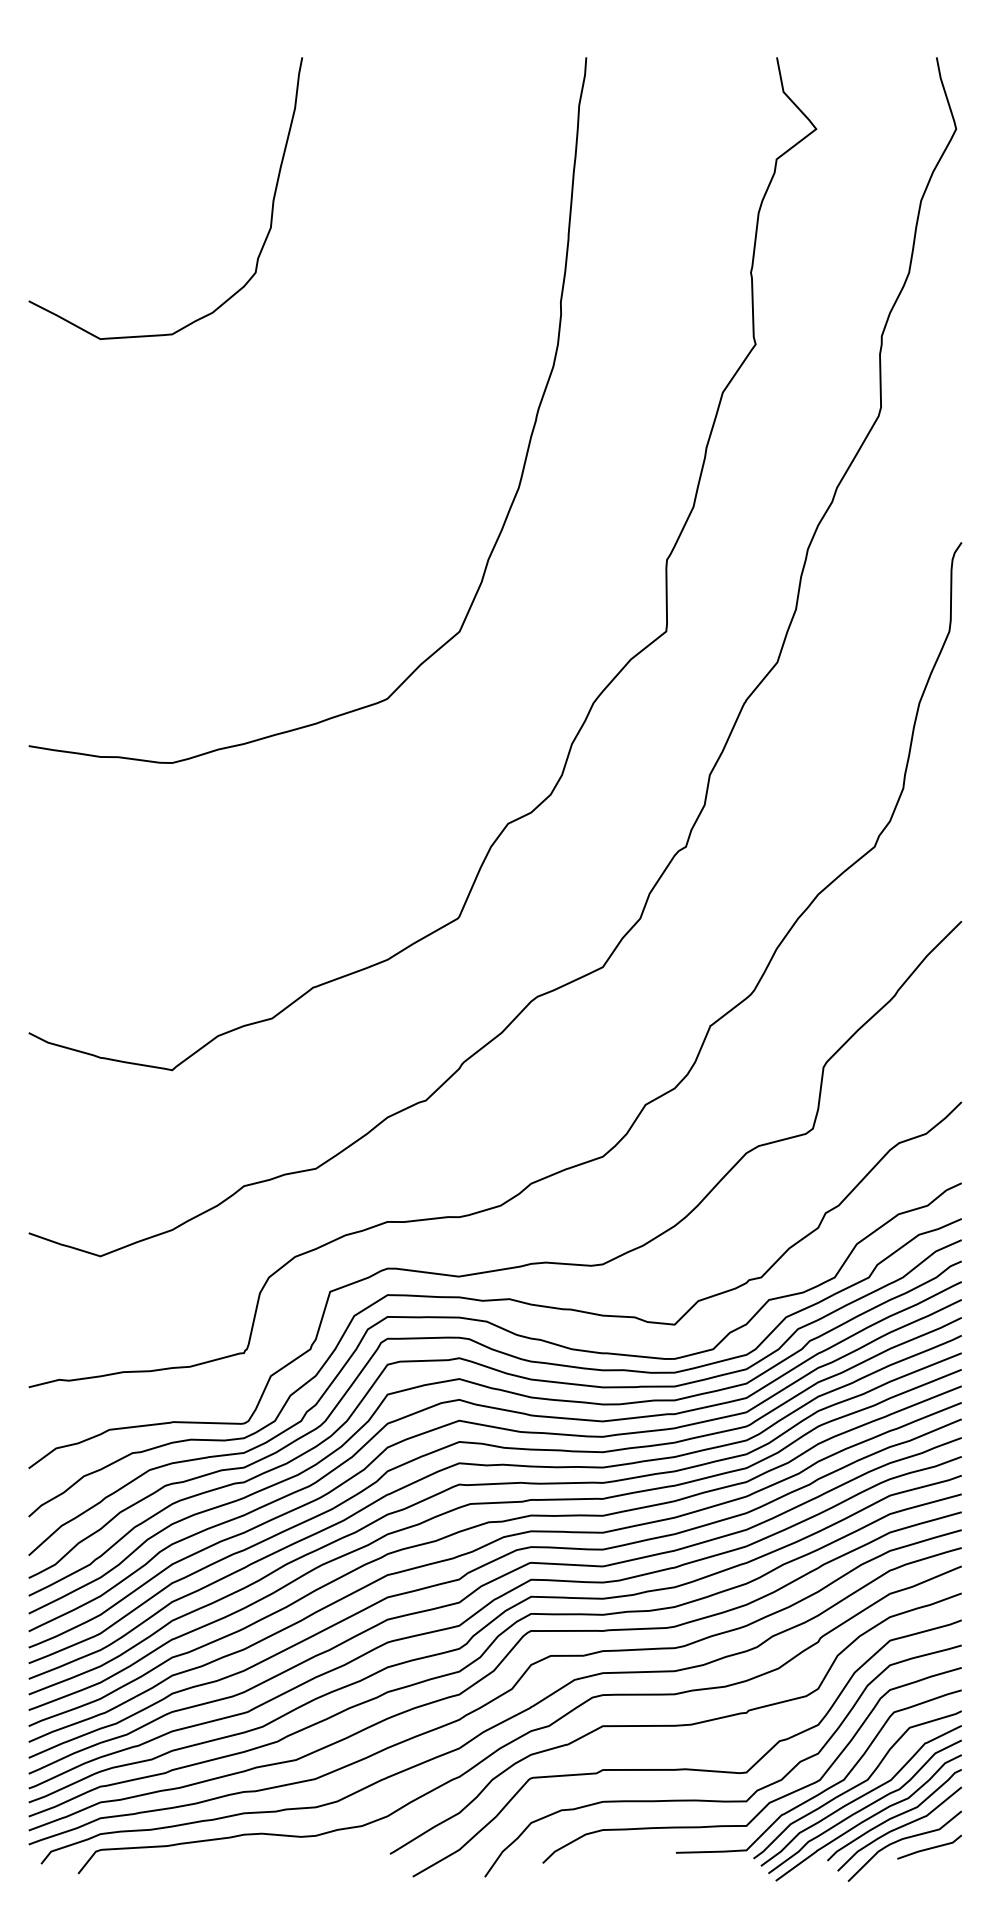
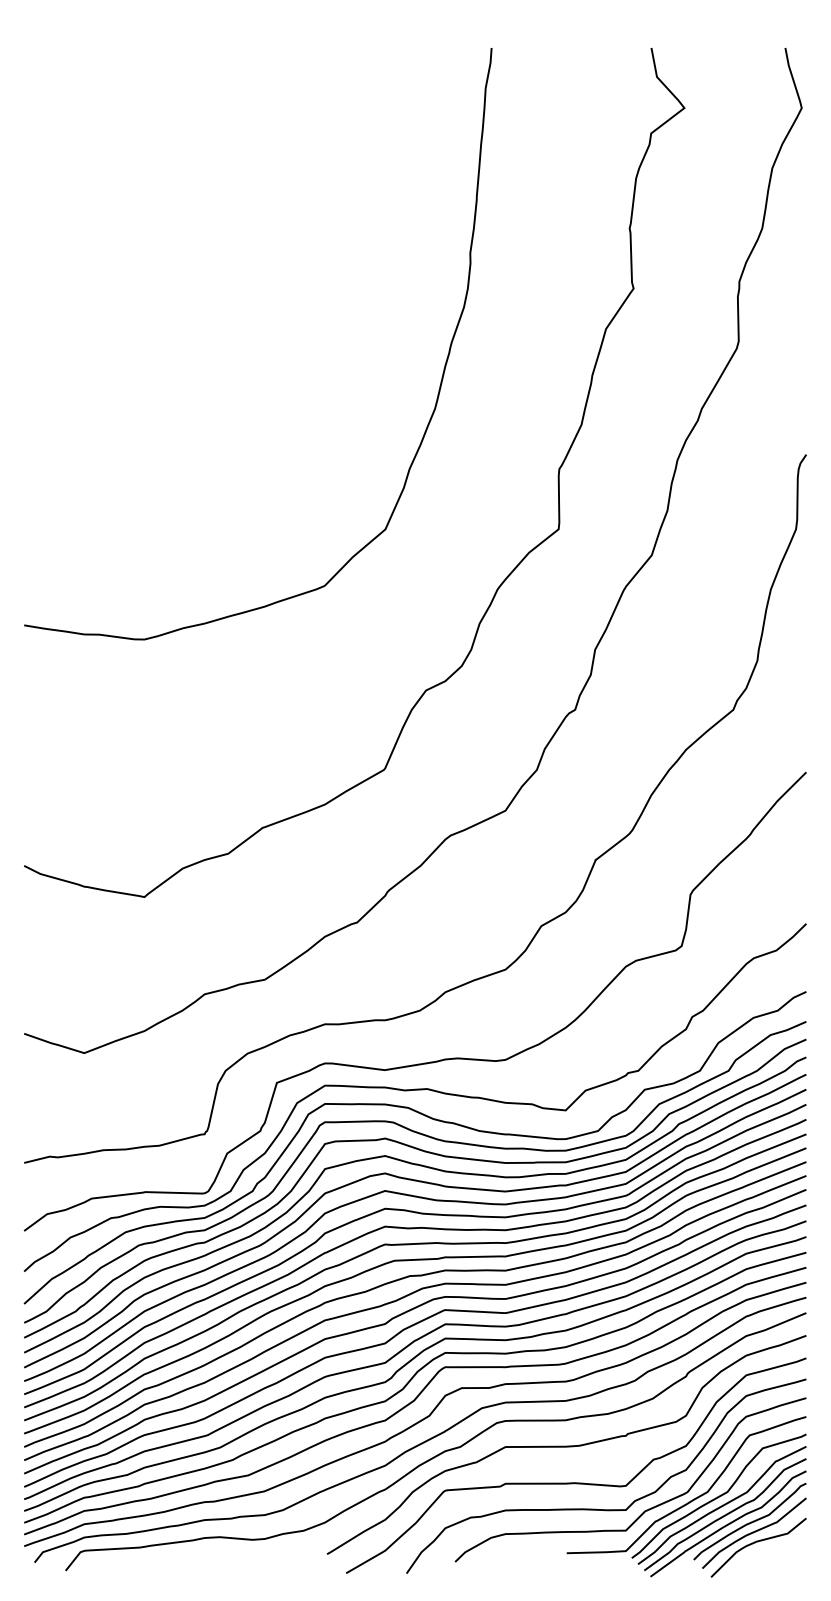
curve: (271, 208) -> (227, 174), removed
line: (929, 1847) -> (779, 1548), removed

